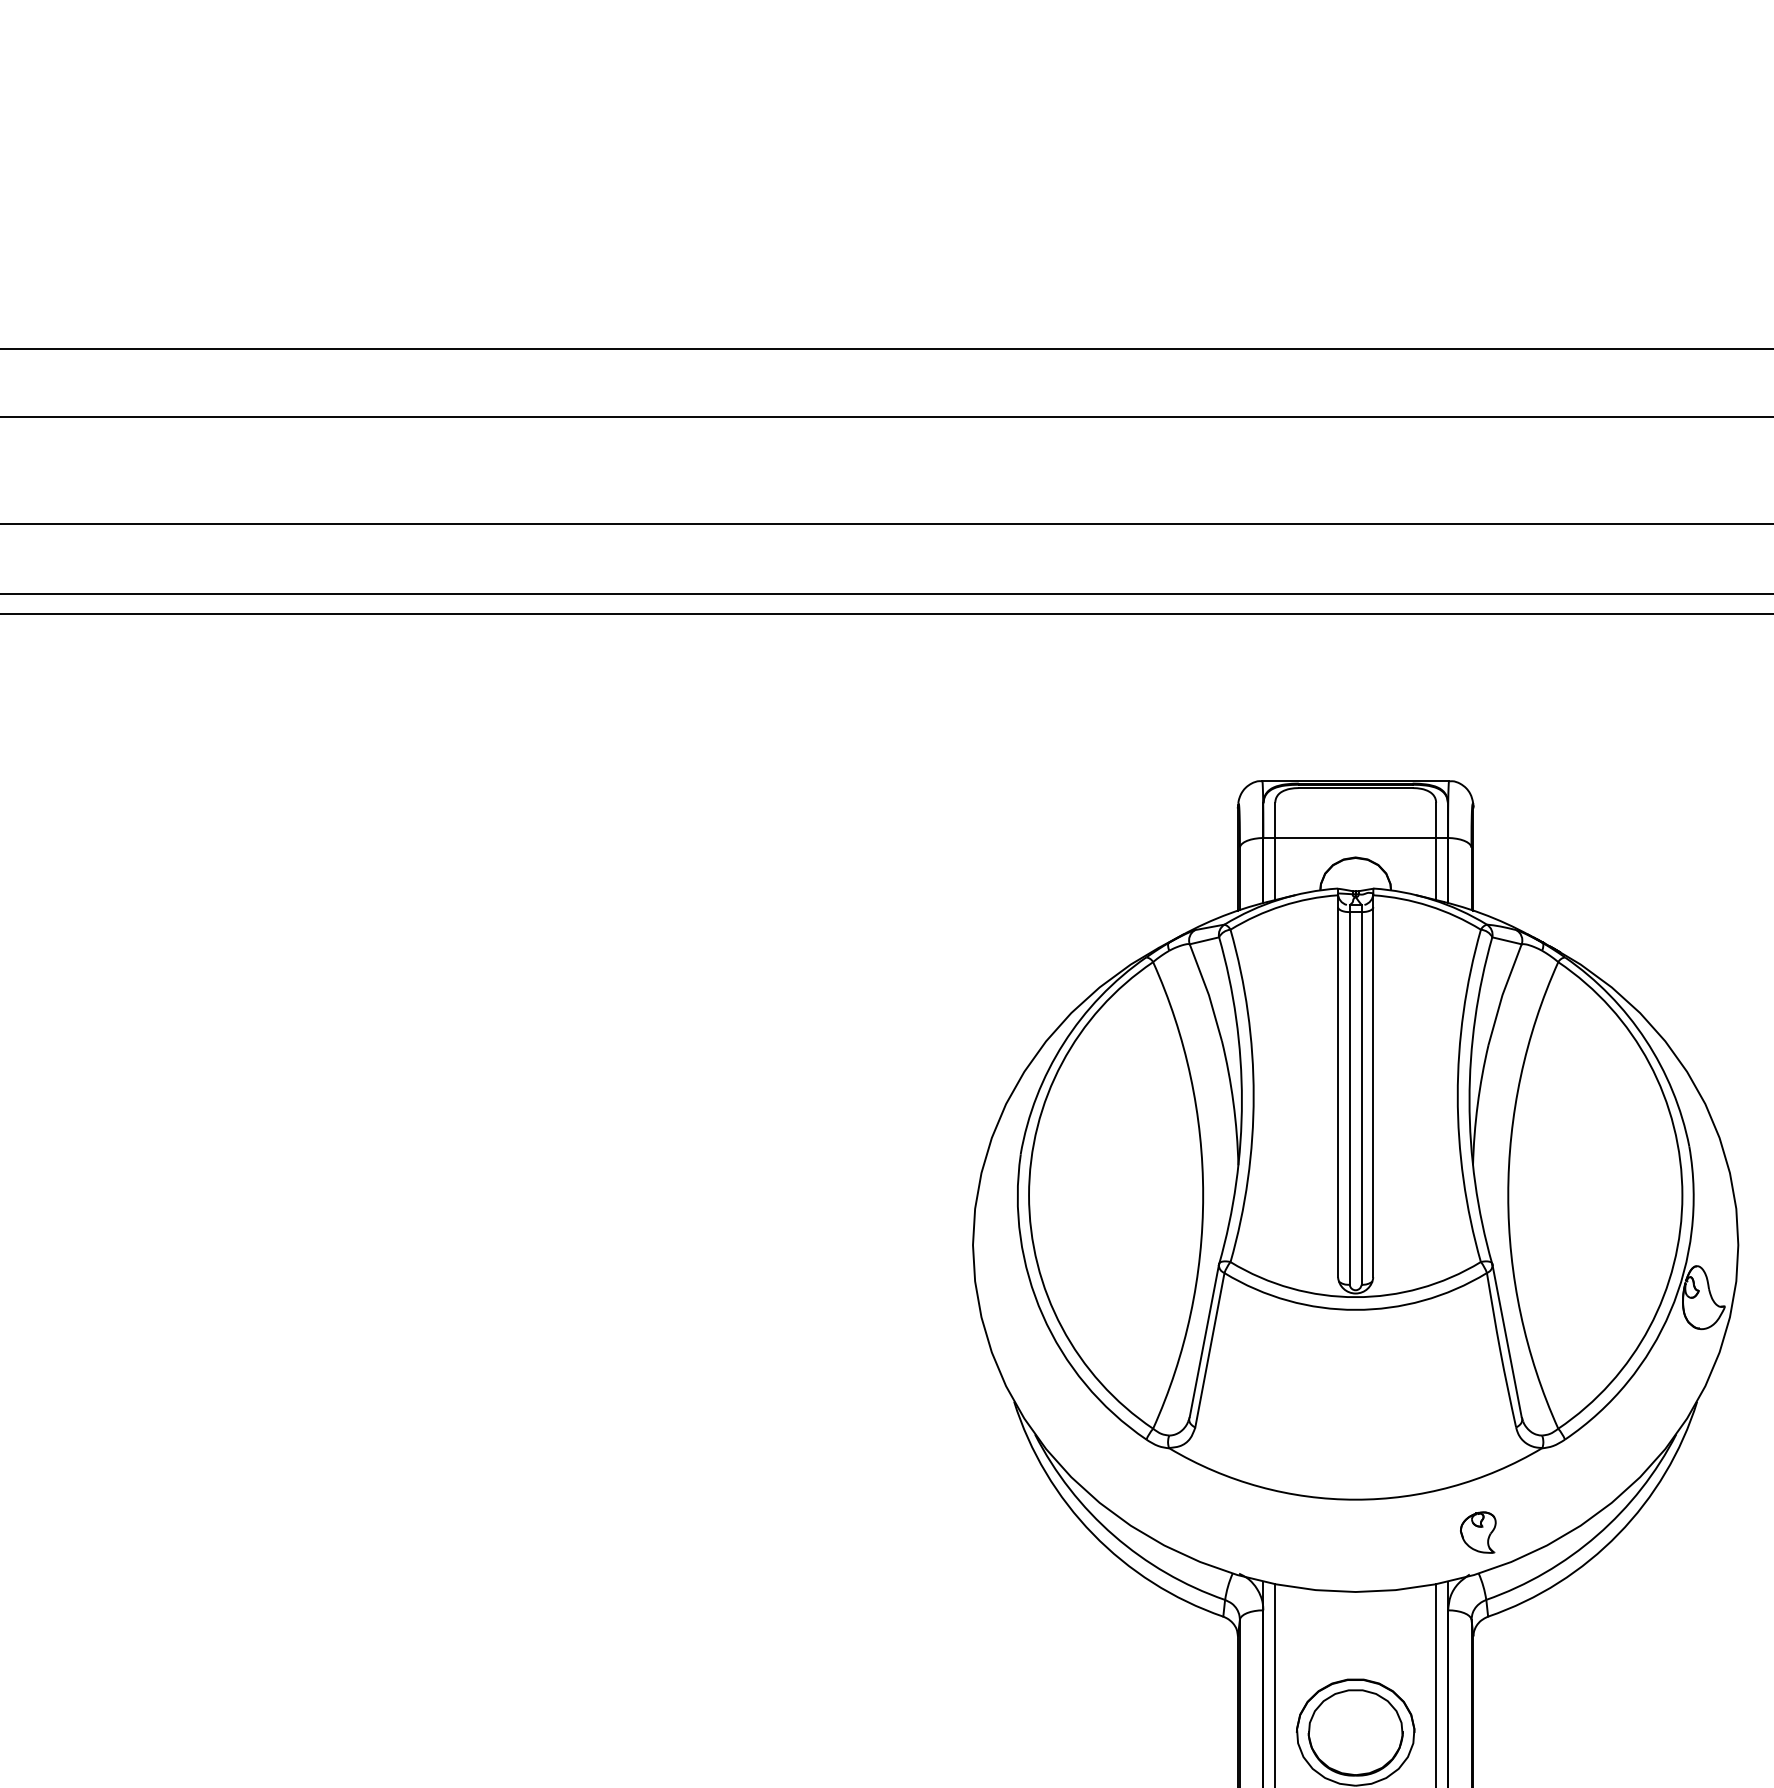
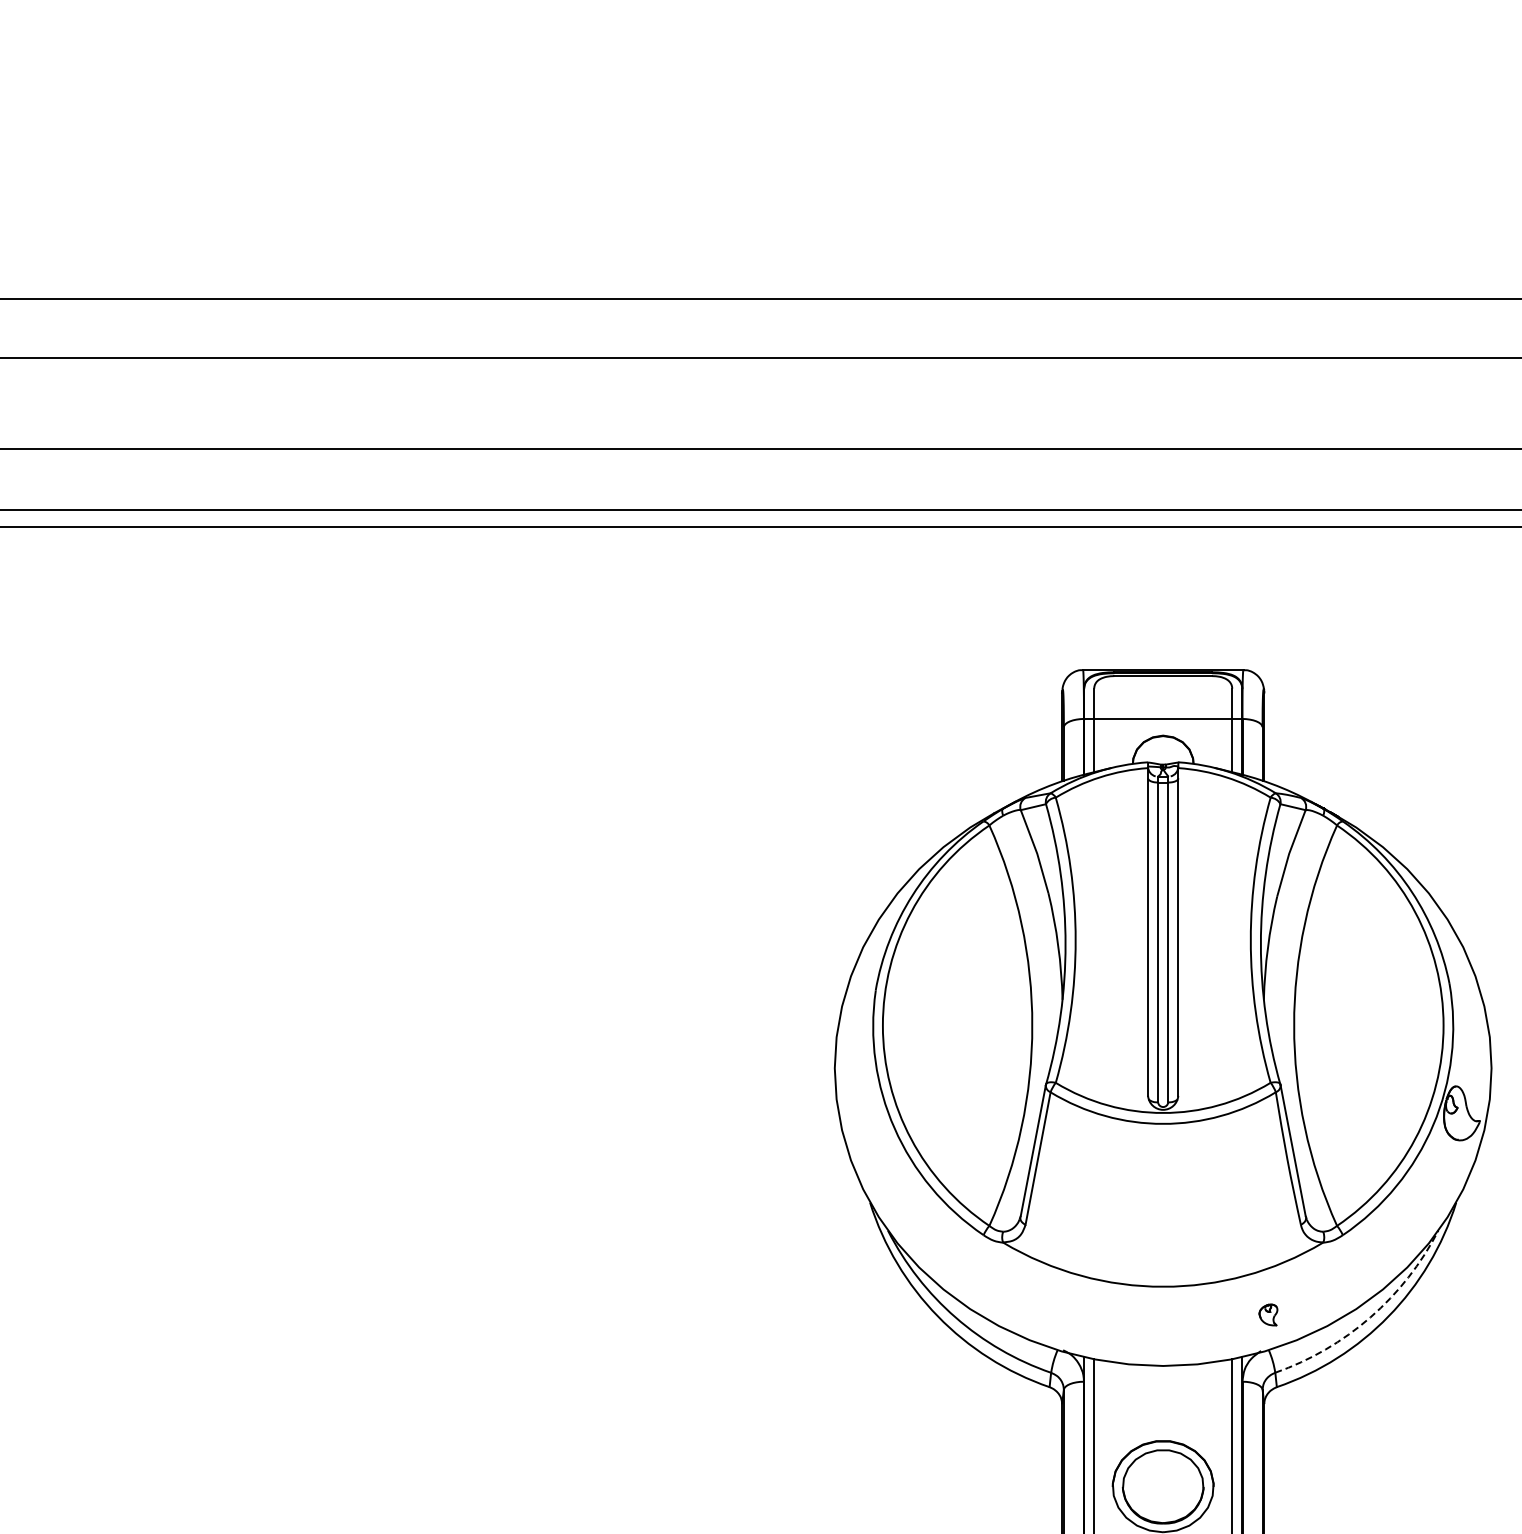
part: (1478, 1532) -> (1268, 1314), size x0.6
arc: (1597, 1535) -> (1370, 1317), solid -> dashed

